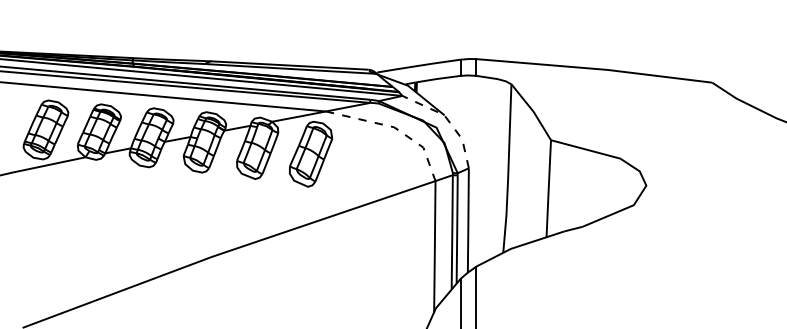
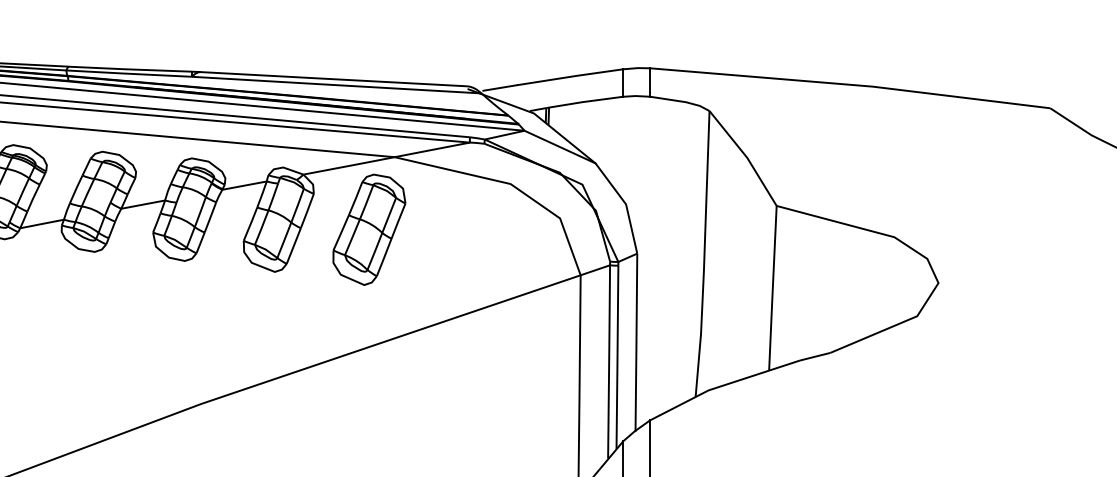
line: (448, 120) -> (602, 172), dashed -> solid
line: (395, 127) -> (512, 184), dashed -> solid

